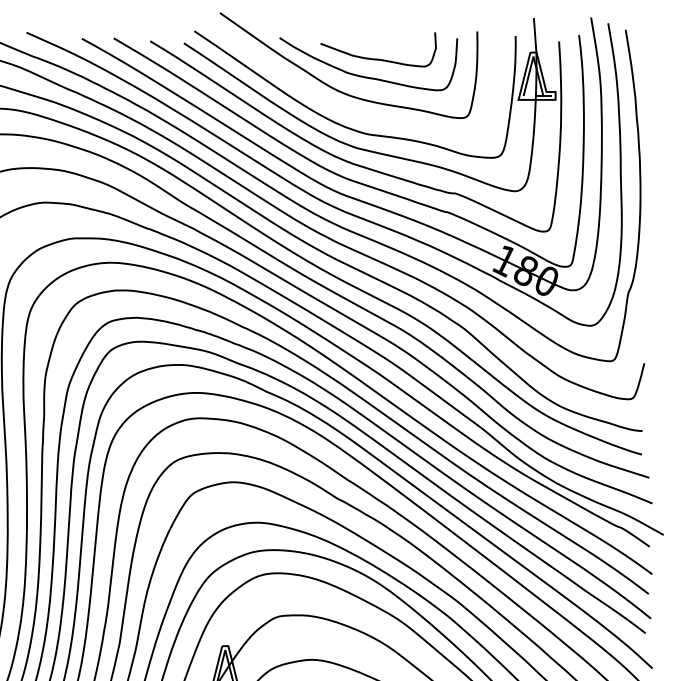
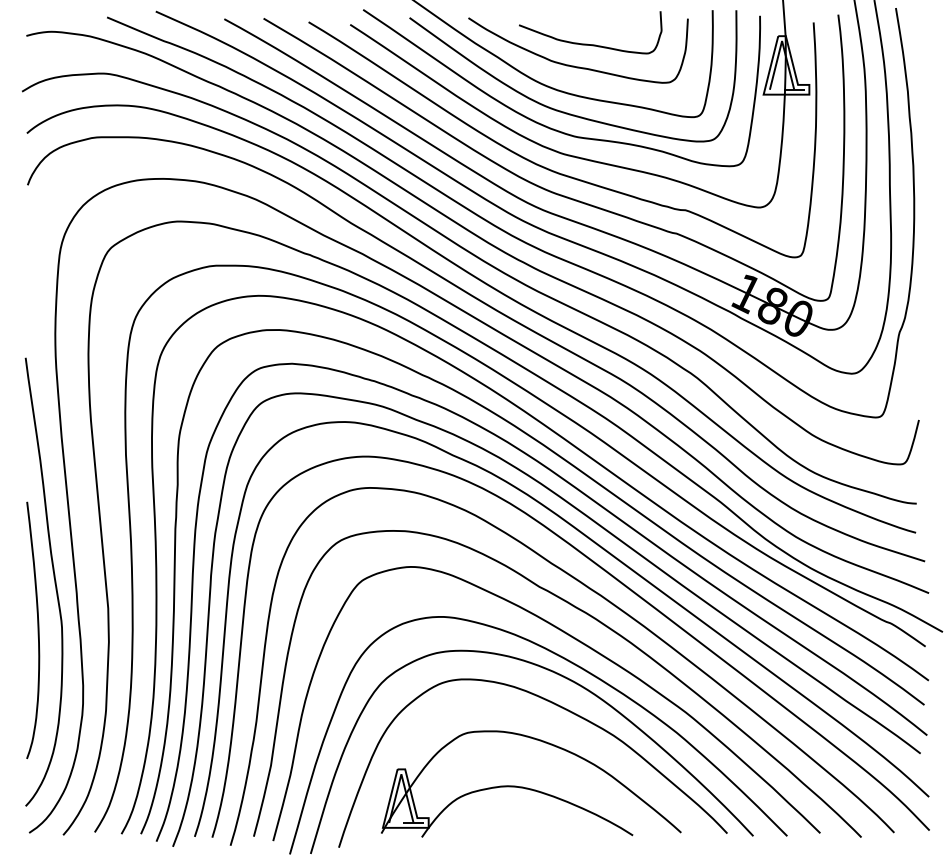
curve: (354, 112) -> (561, 110), added

